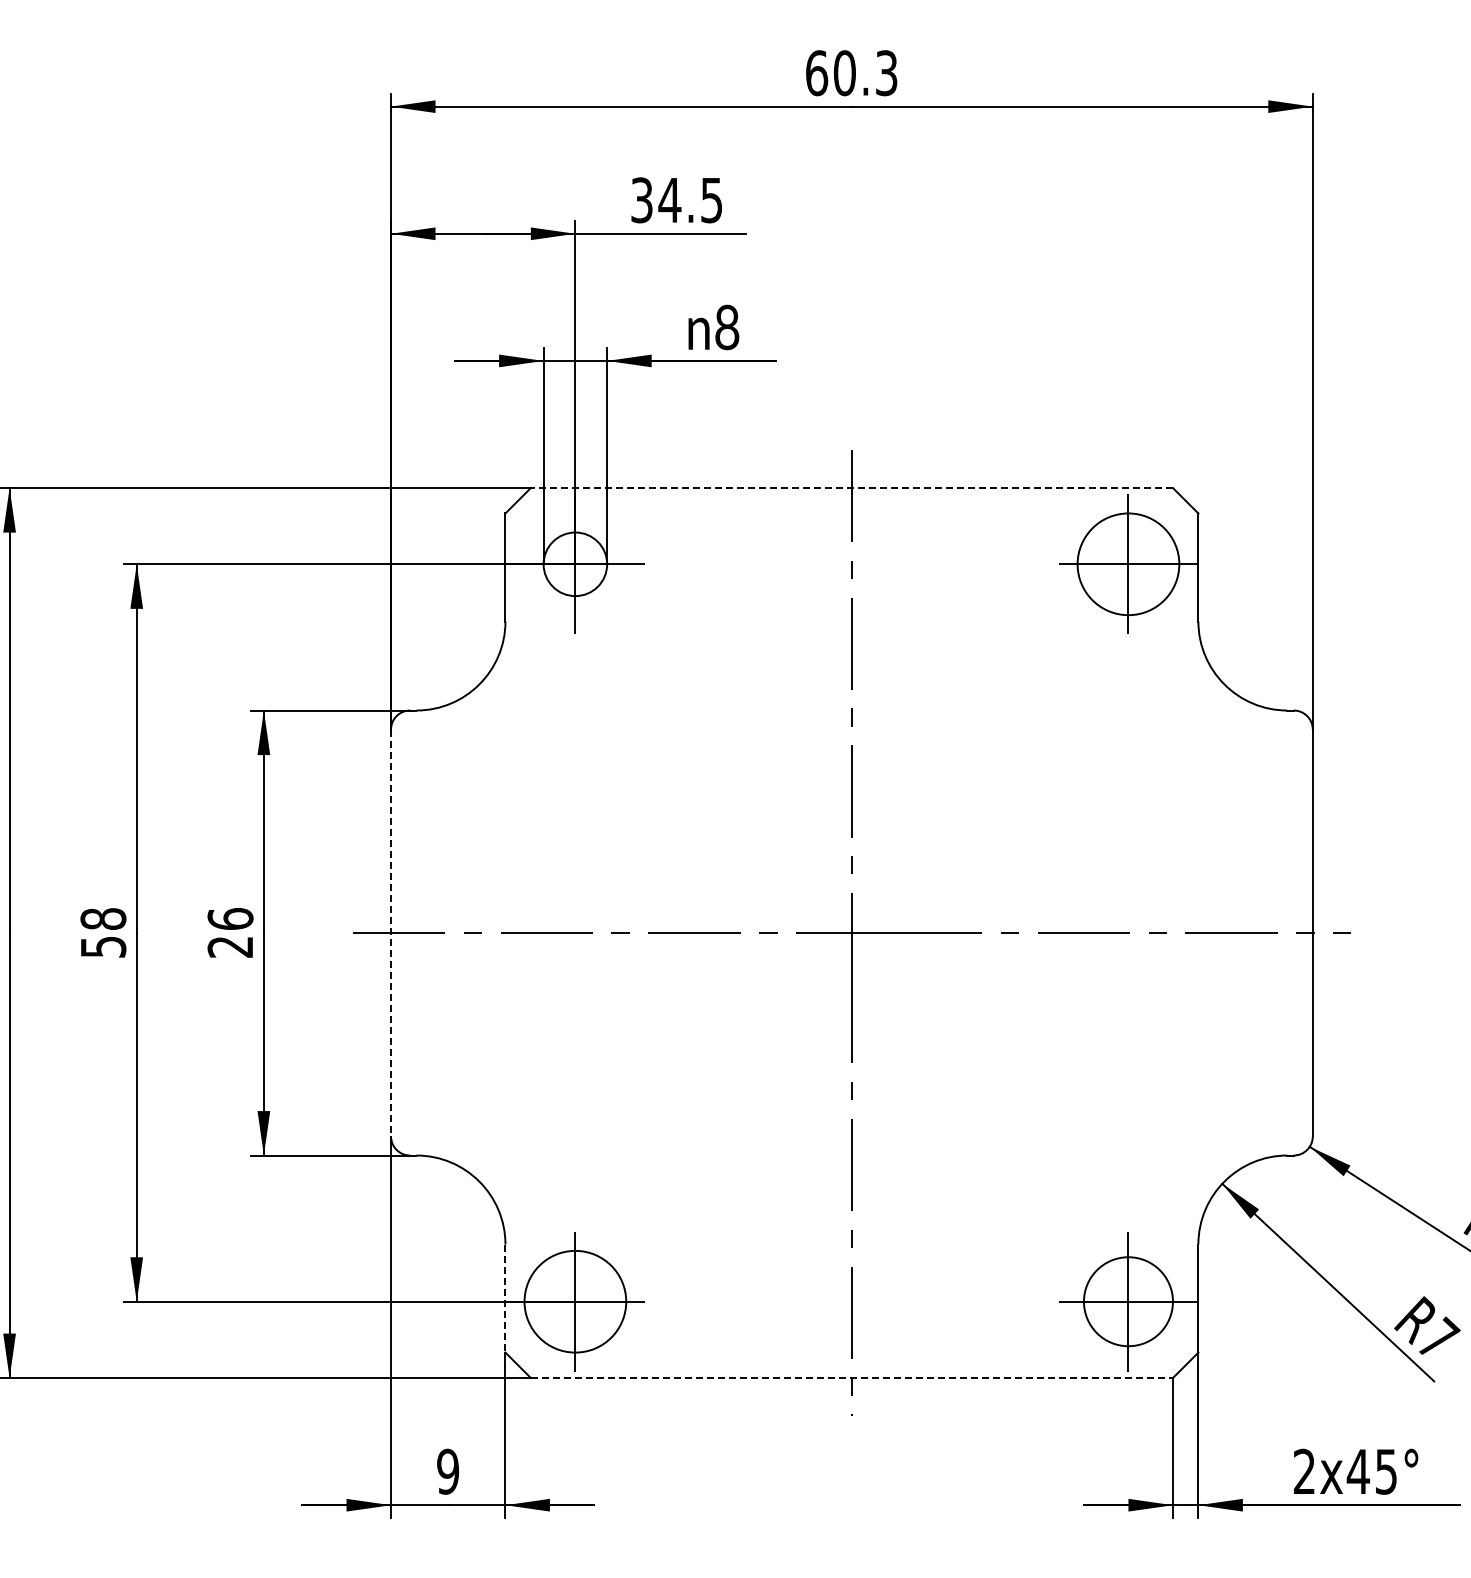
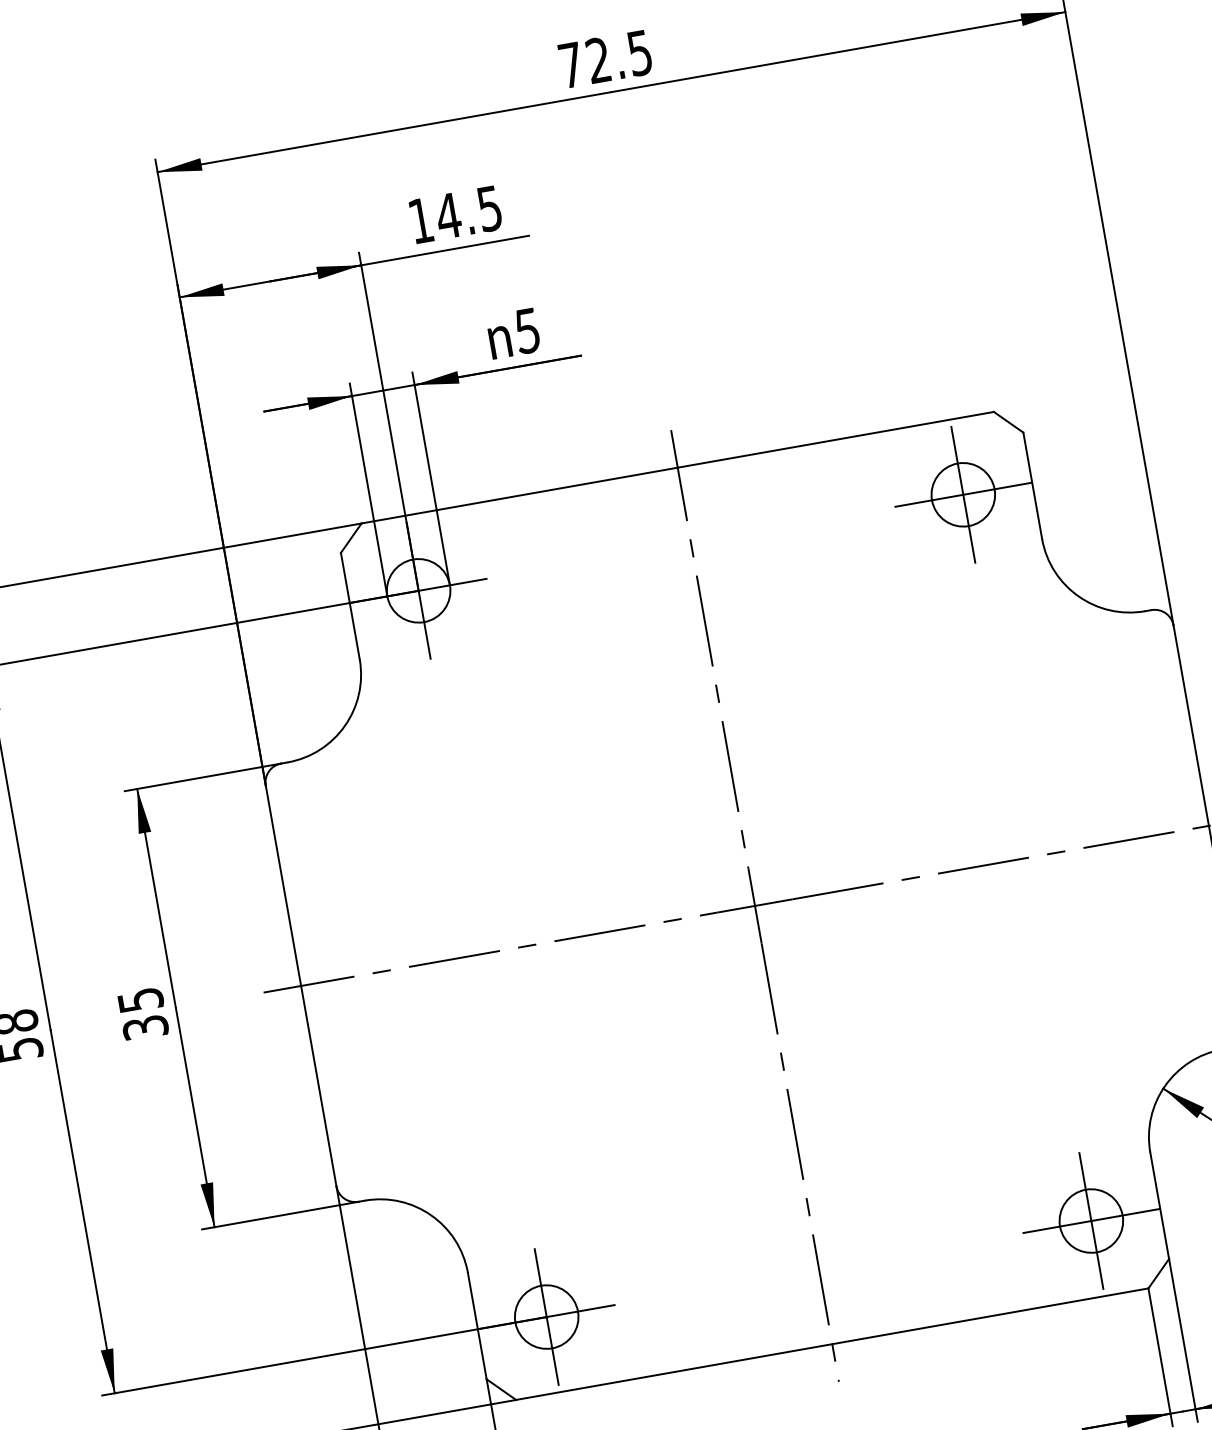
text: (851, 73) -> (605, 59), 60.3 -> 72.5
text: (641, 200) -> (420, 221), 34.5 -> 14.5
text: (727, 327) -> (527, 331), 8 -> 5
line: (851, 488) -> (677, 468), dashed -> solid
circle: (1128, 564) -> (963, 494), size x0.62
text: (230, 932) -> (142, 1013), 26 -> 35
line: (391, 933) -> (301, 986), dashed -> solid
line: (505, 1299) -> (477, 1327), dashed -> solid
circle: (575, 1301) -> (546, 1316), size x0.62
circle: (1128, 1301) -> (1091, 1220), size x0.71
line: (852, 1378) -> (832, 1344), dashed -> solid

